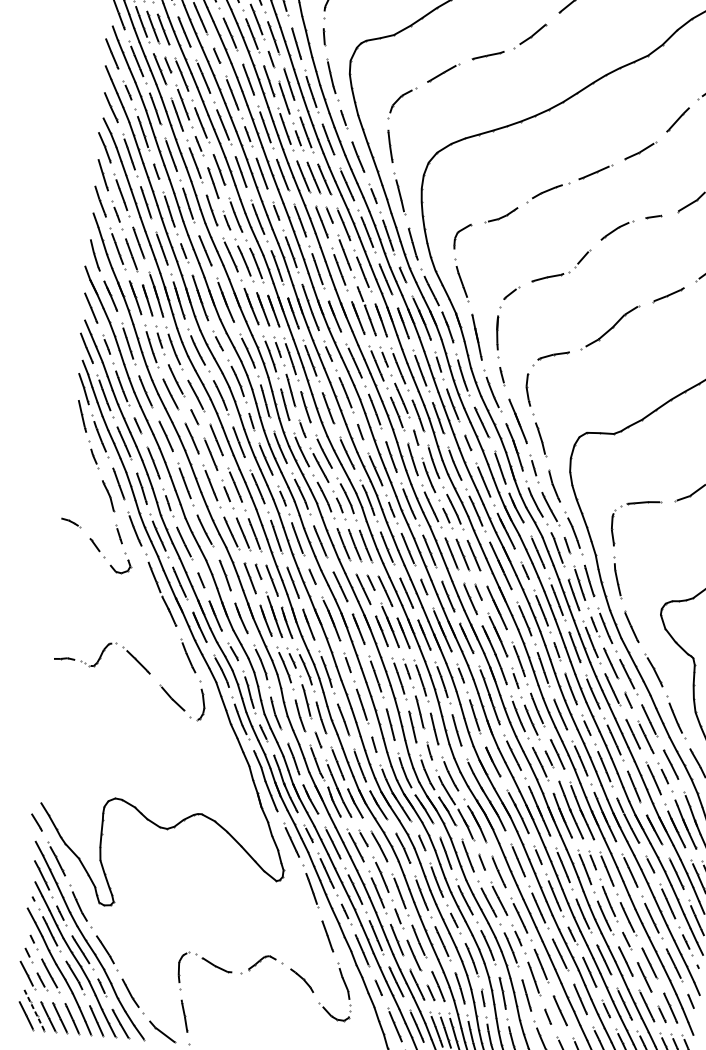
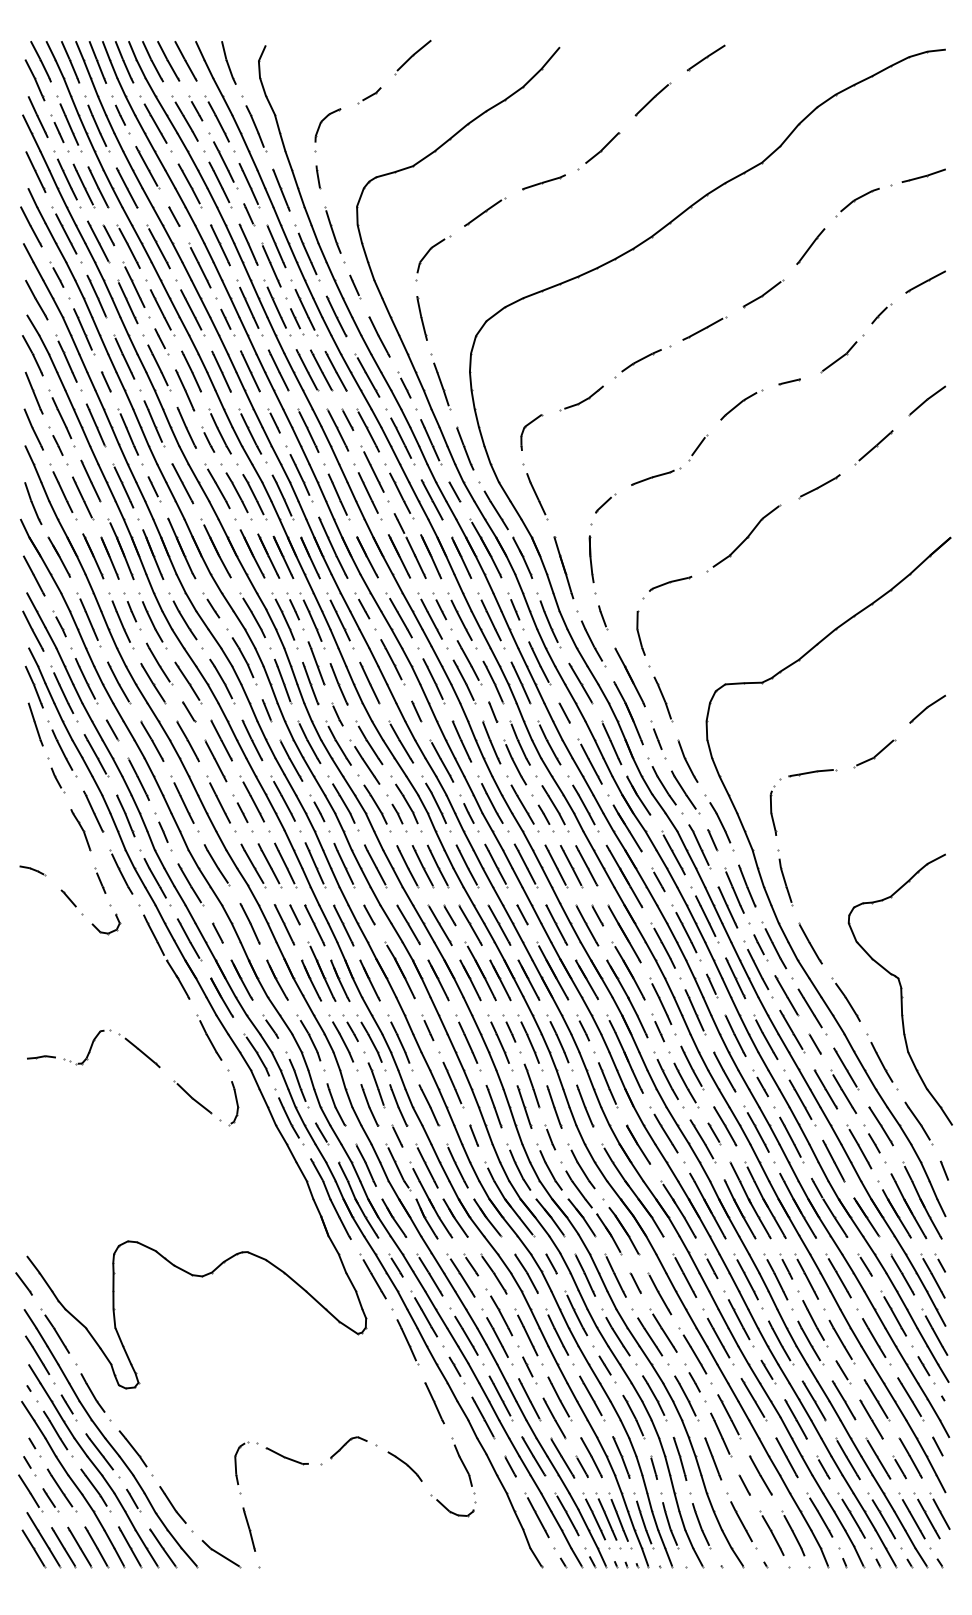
line: (34, 1009) -> (43, 1538), dashed -> solid

